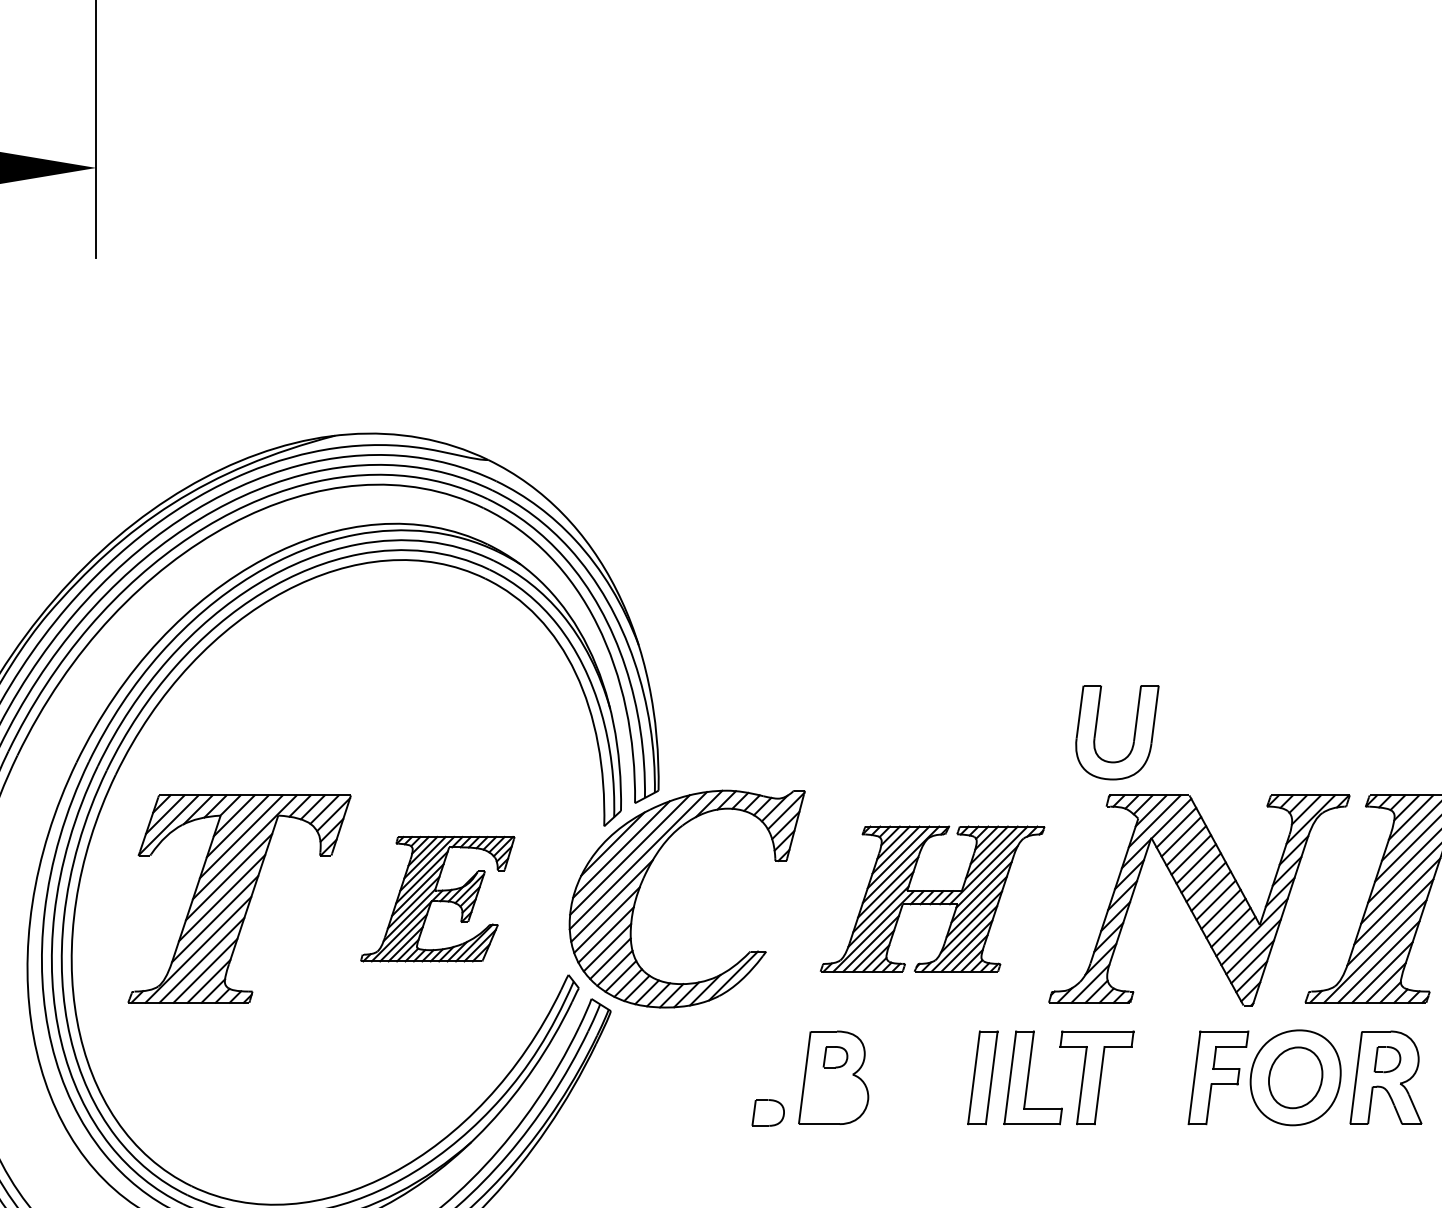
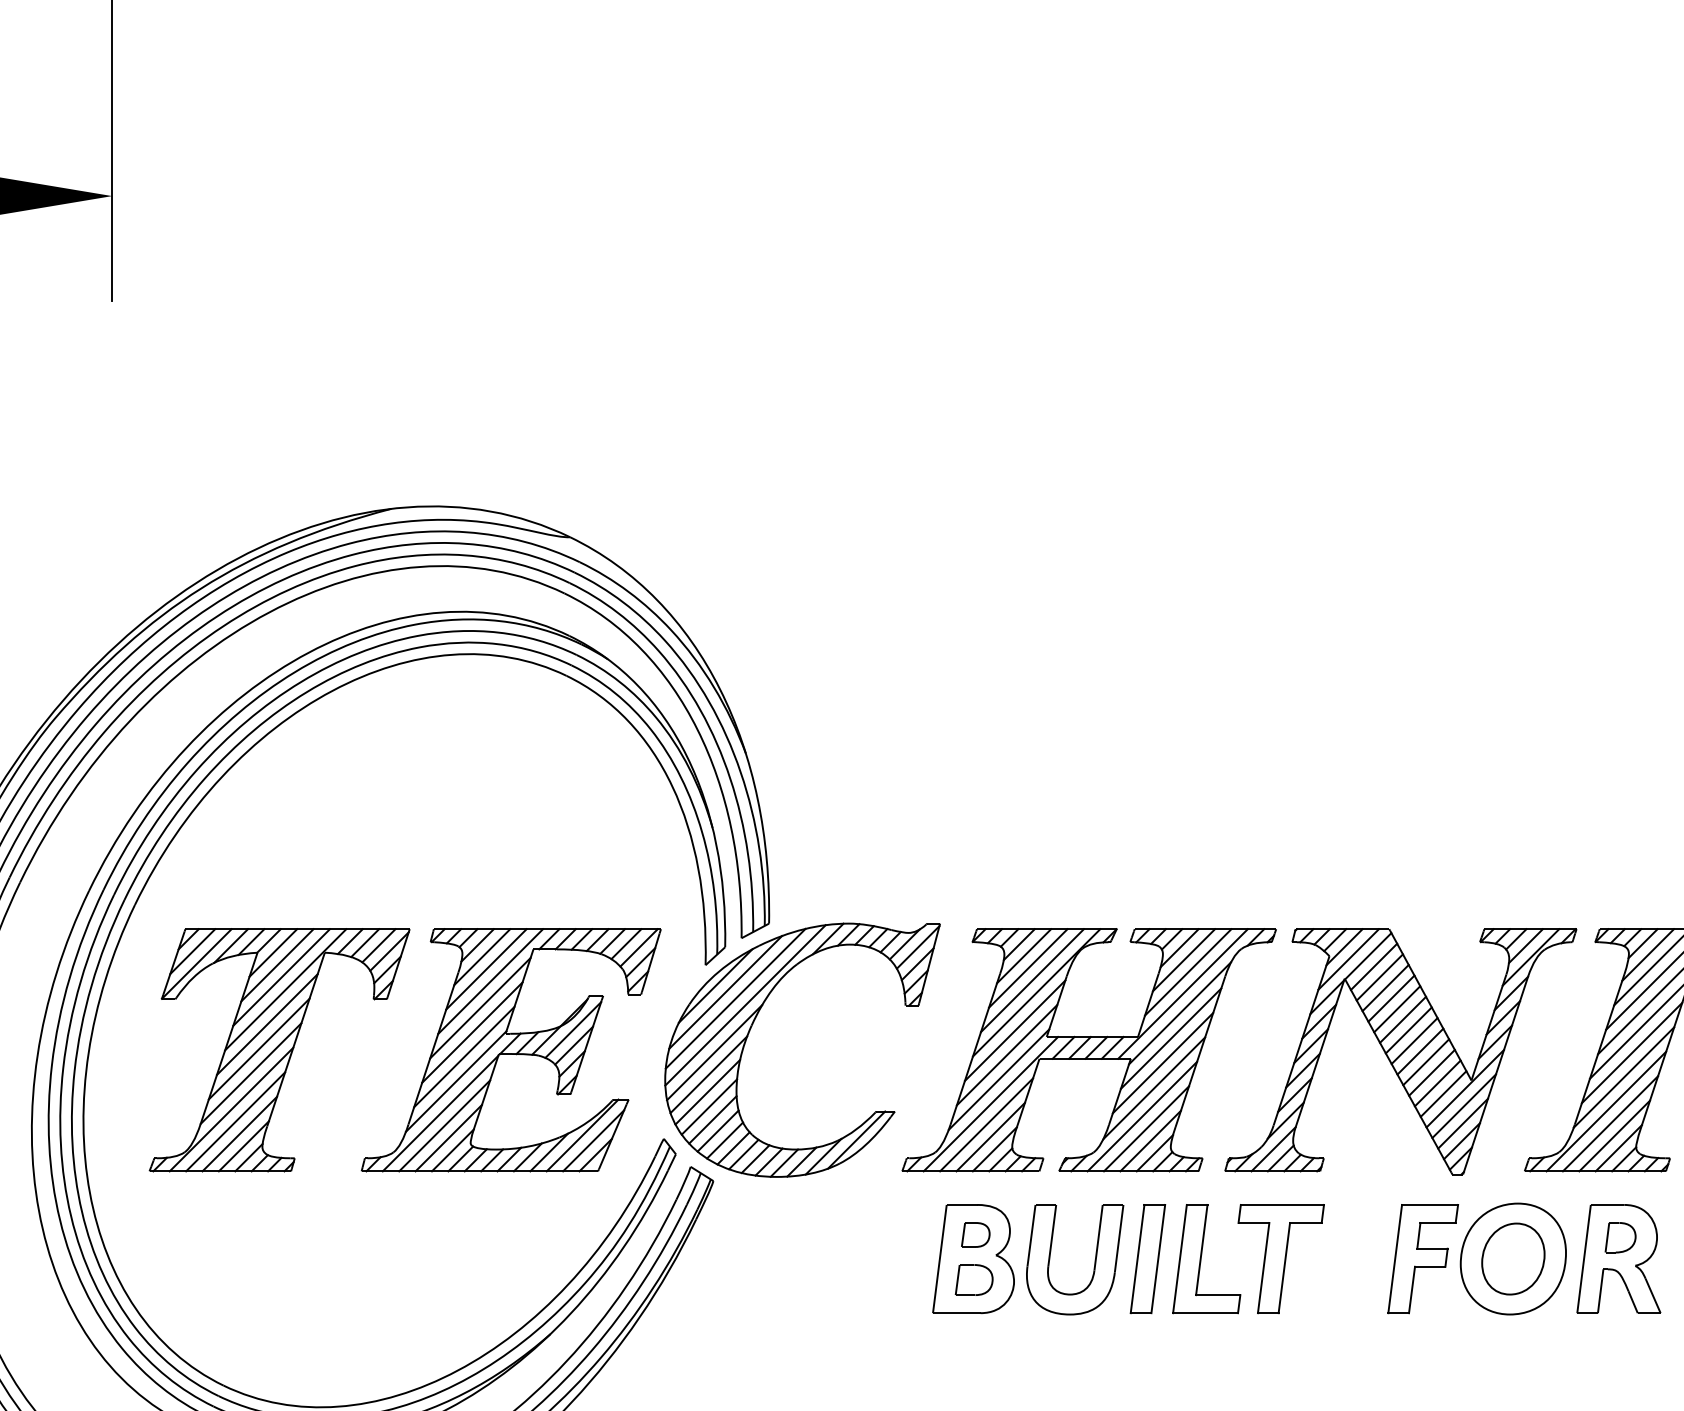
part: (1134, 732) -> (1094, 1259), moved
part: (437, 899) -> (510, 1050), size x1.67
part: (932, 899) -> (1088, 1050), size x1.43
part: (767, 1112) -> (973, 1279), moved

